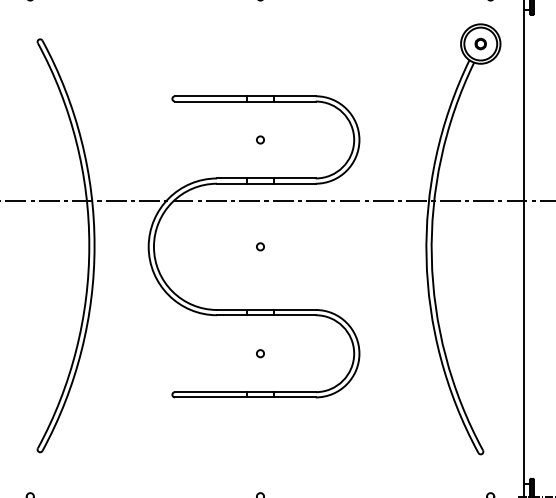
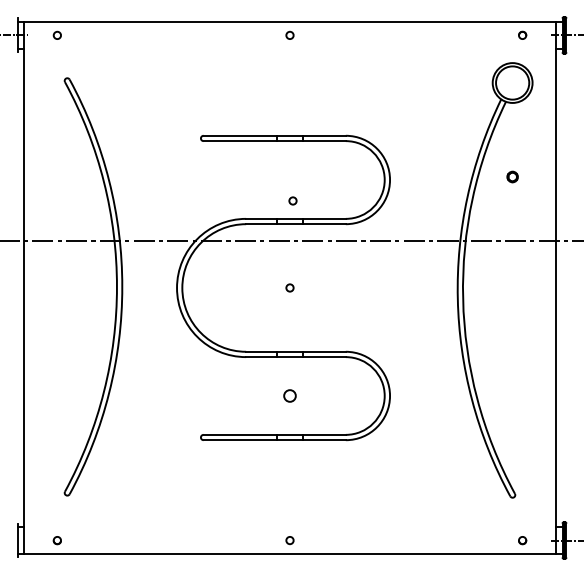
part: (480, 43) -> (512, 176), moved
circle: (259, 139) -> (292, 200), moved
circle: (259, 353) -> (289, 395), size x1.6

